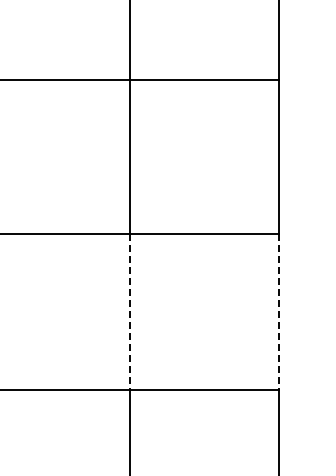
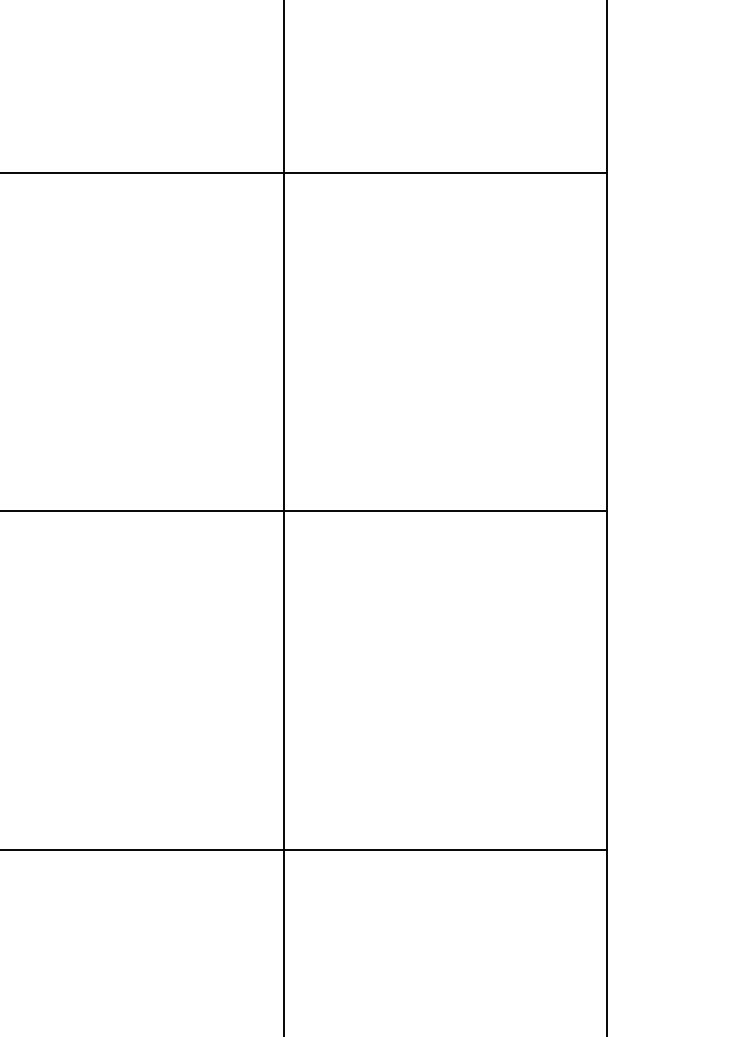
line: (130, 312) -> (284, 680), dashed -> solid
line: (278, 312) -> (606, 680), dashed -> solid

